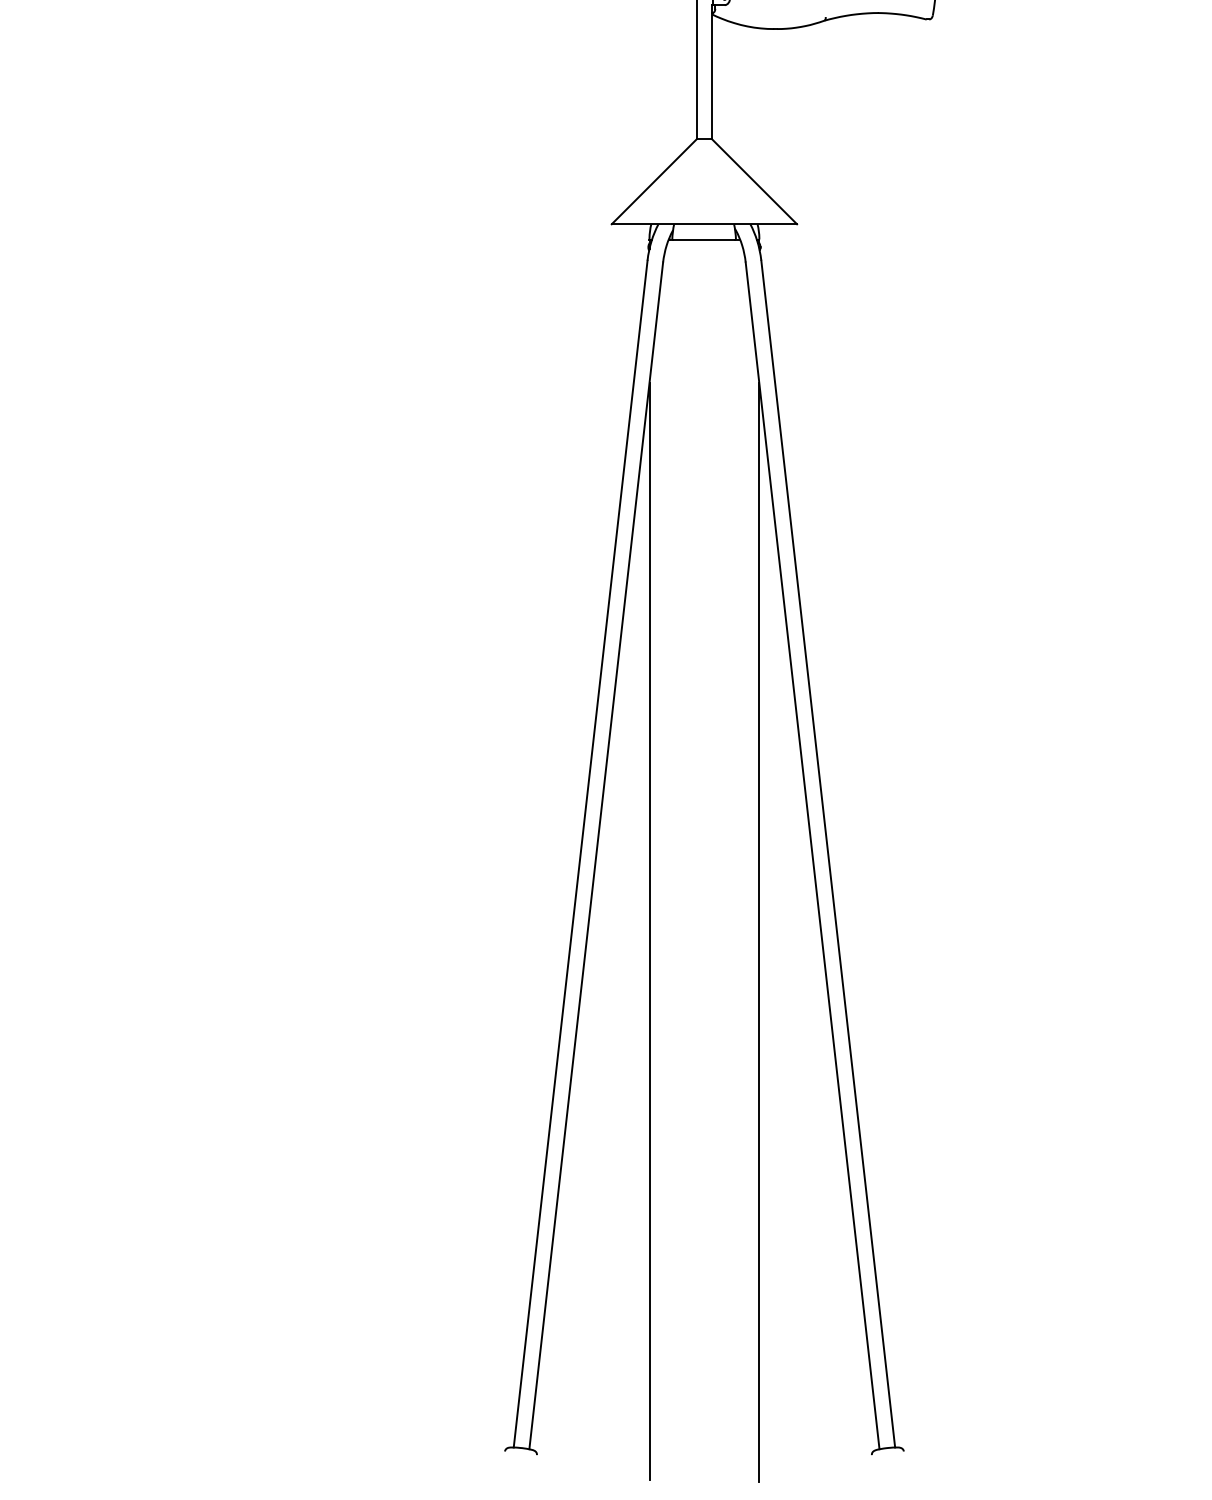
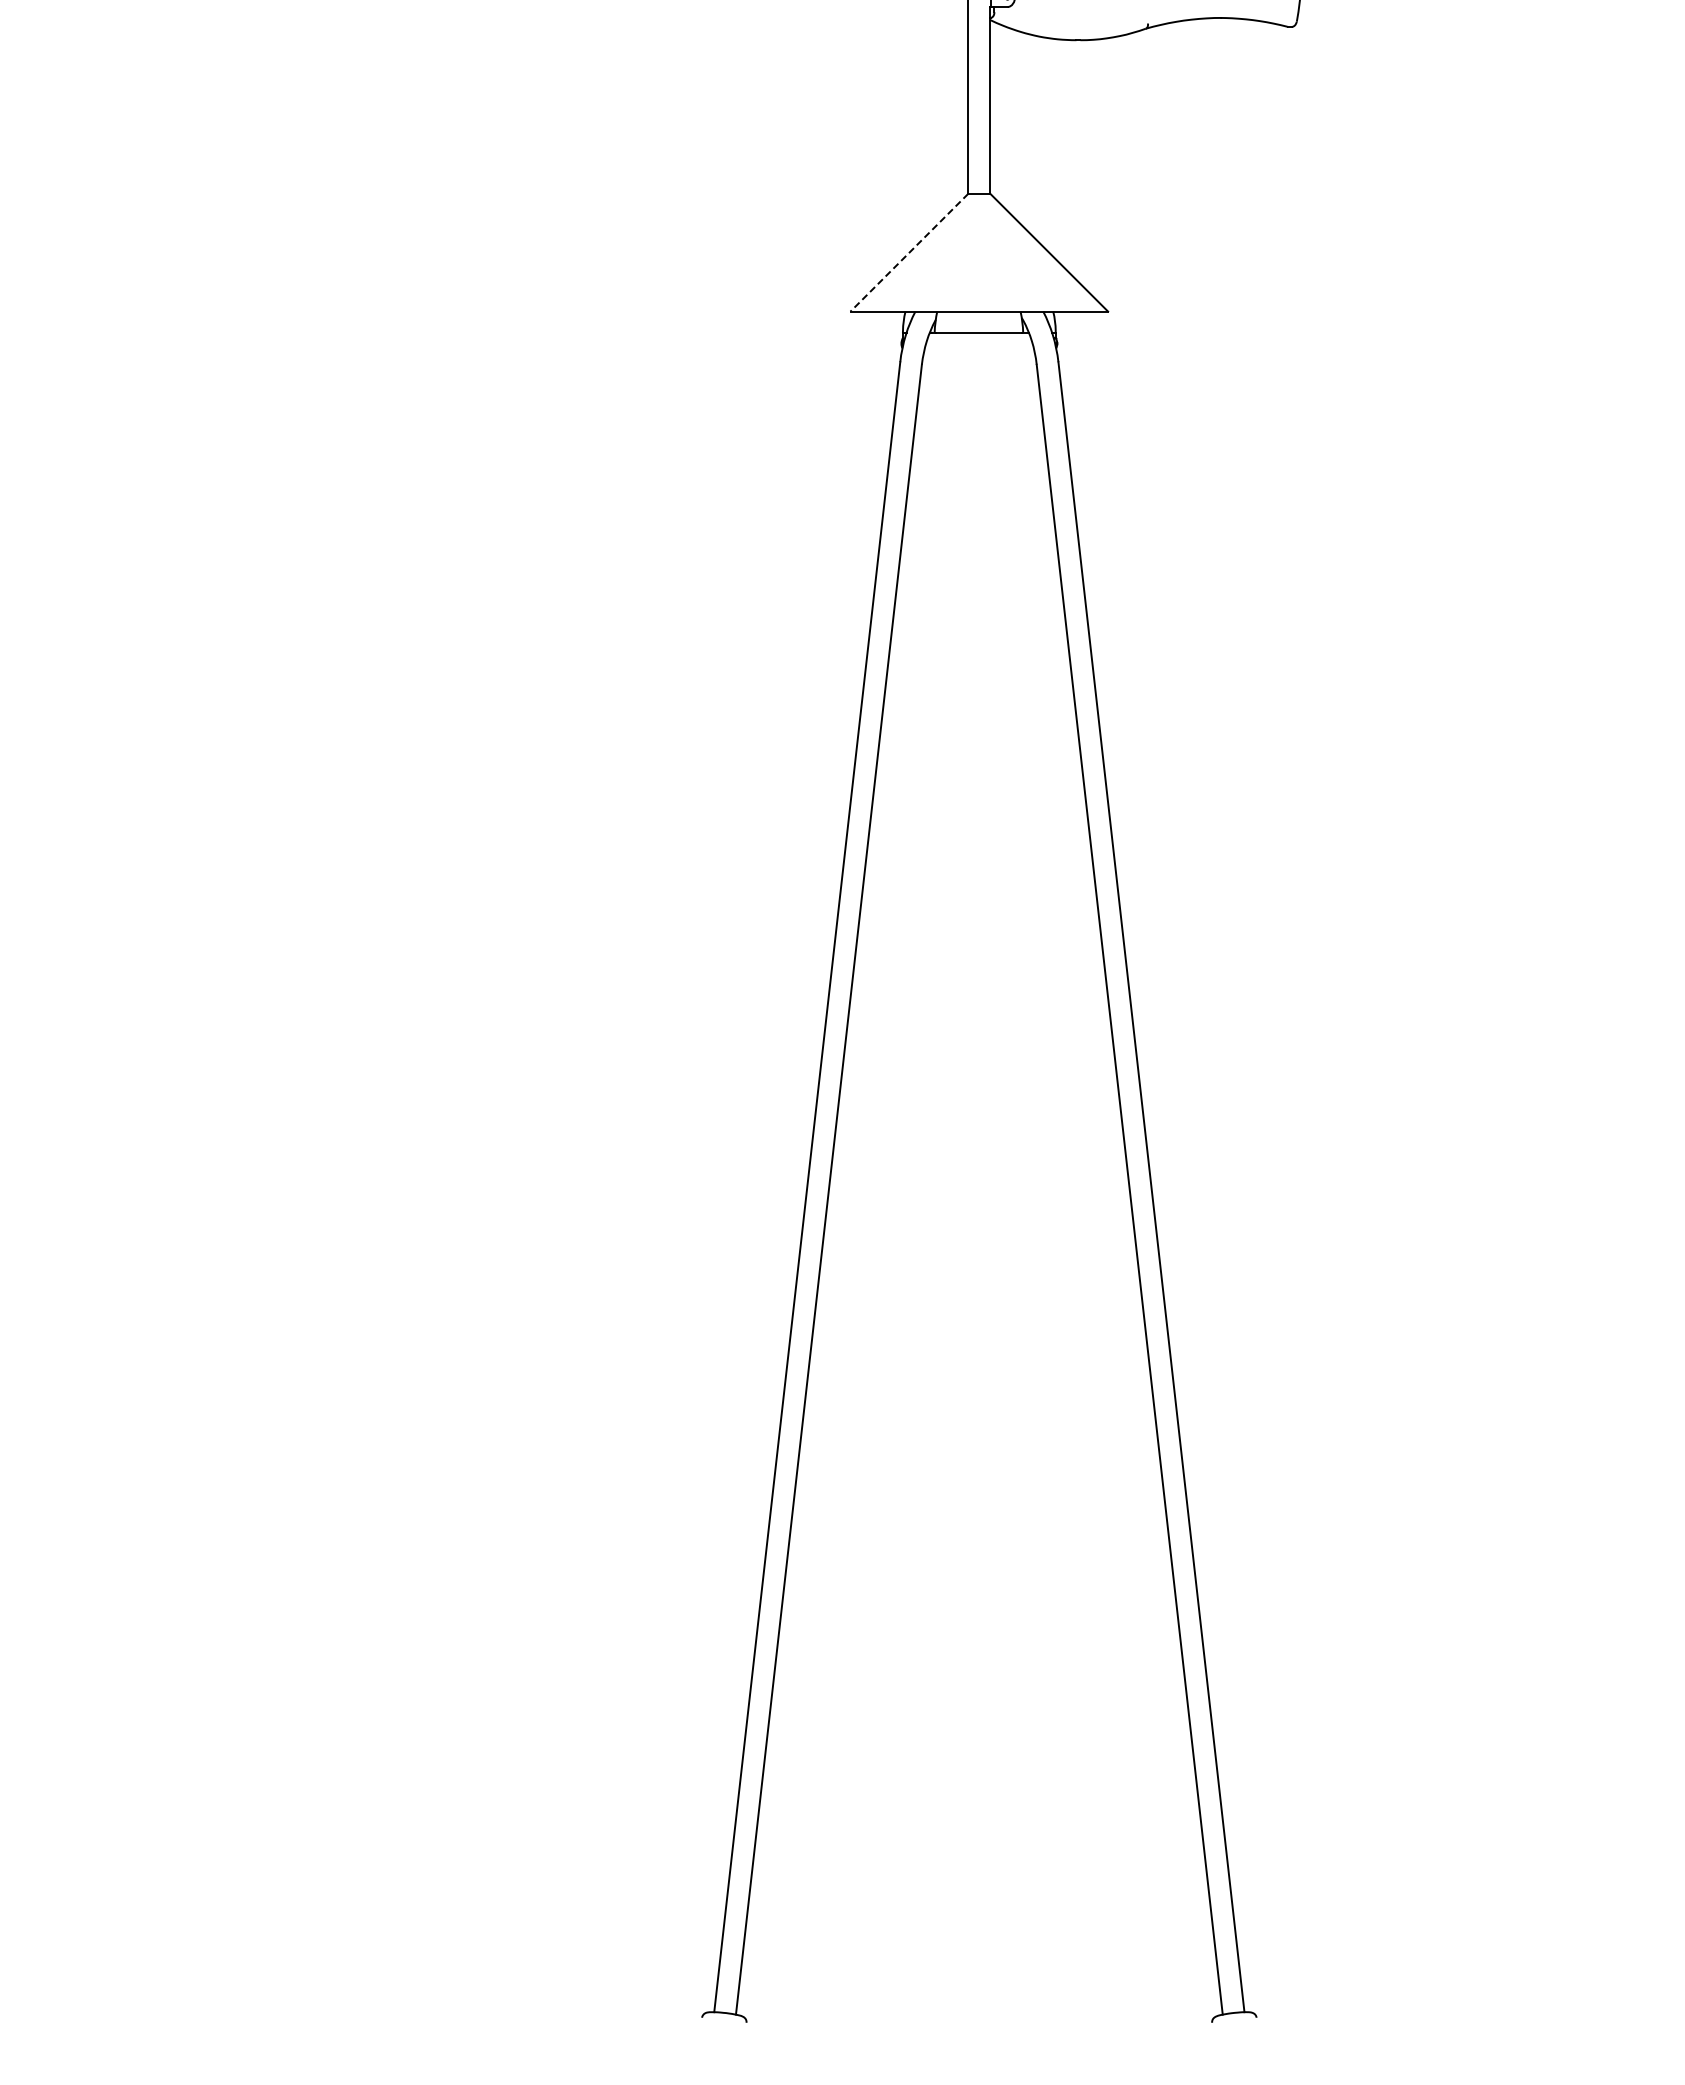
line: (654, 182) -> (909, 253), solid -> dashed
line: (649, 930) -> (903, 1293), removed
line: (759, 931) -> (1055, 1295), removed

